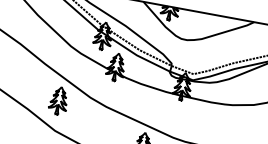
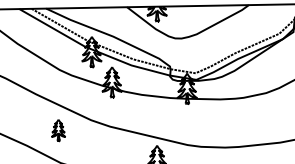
part: (58, 100) -> (58, 130), size x0.7

